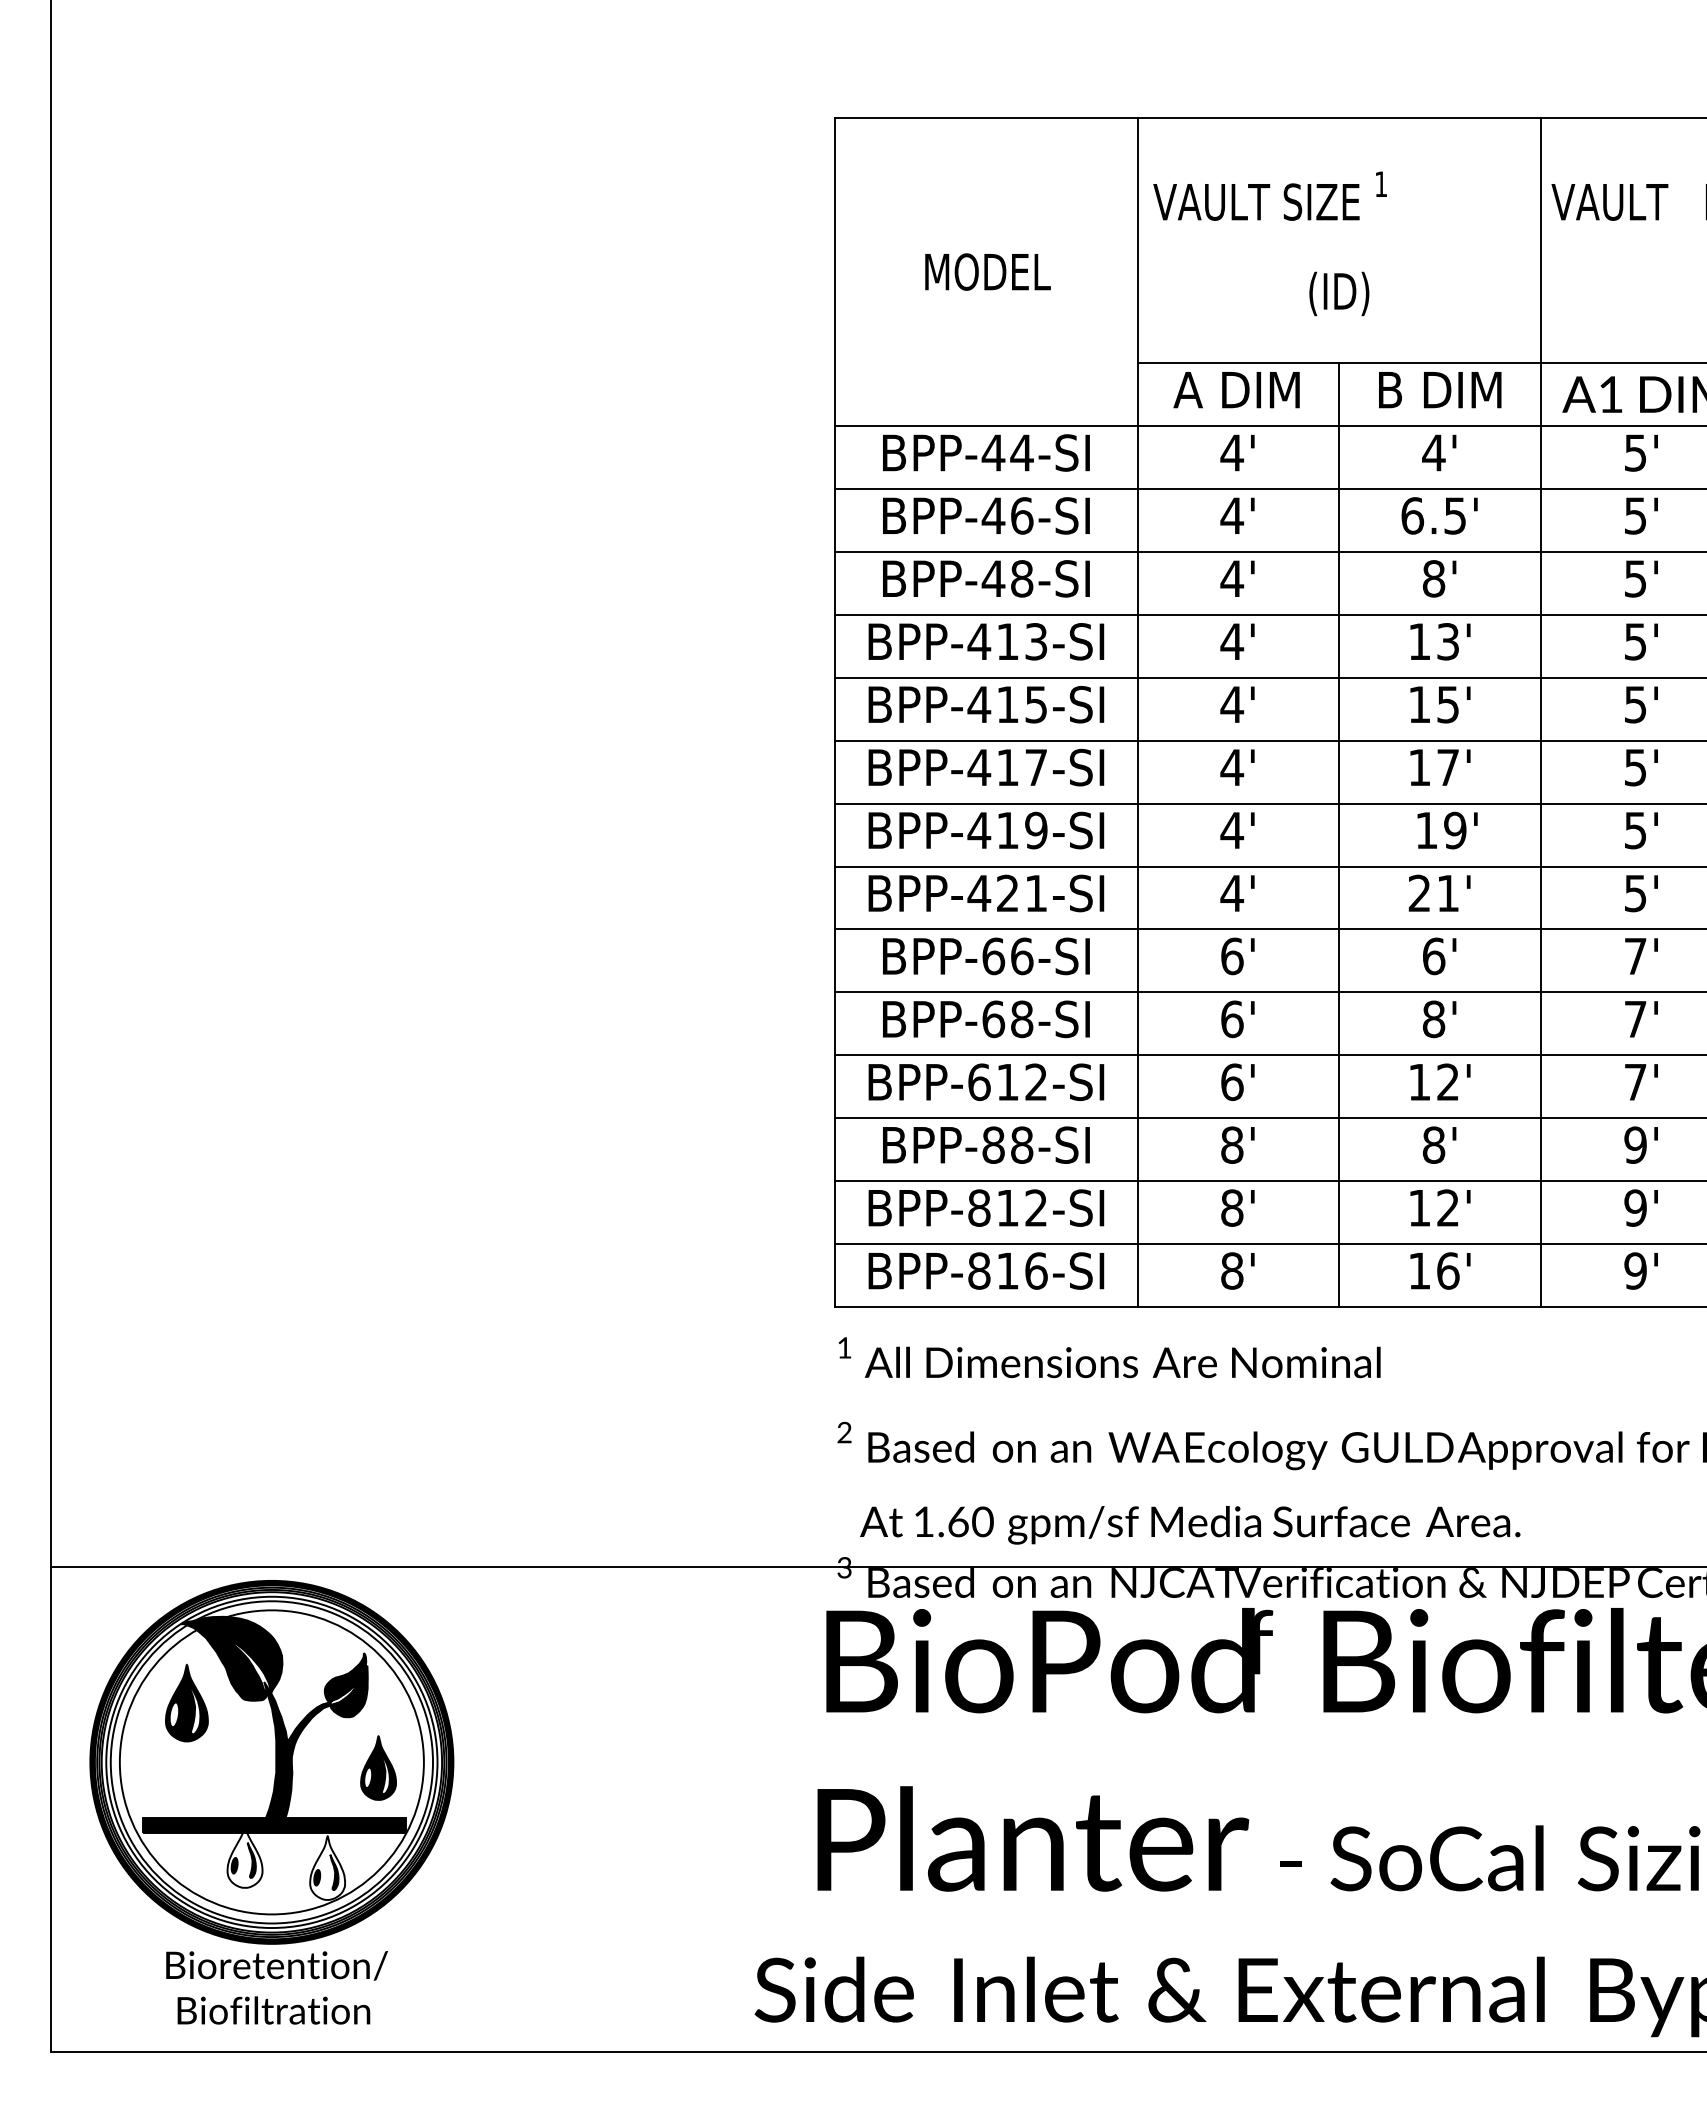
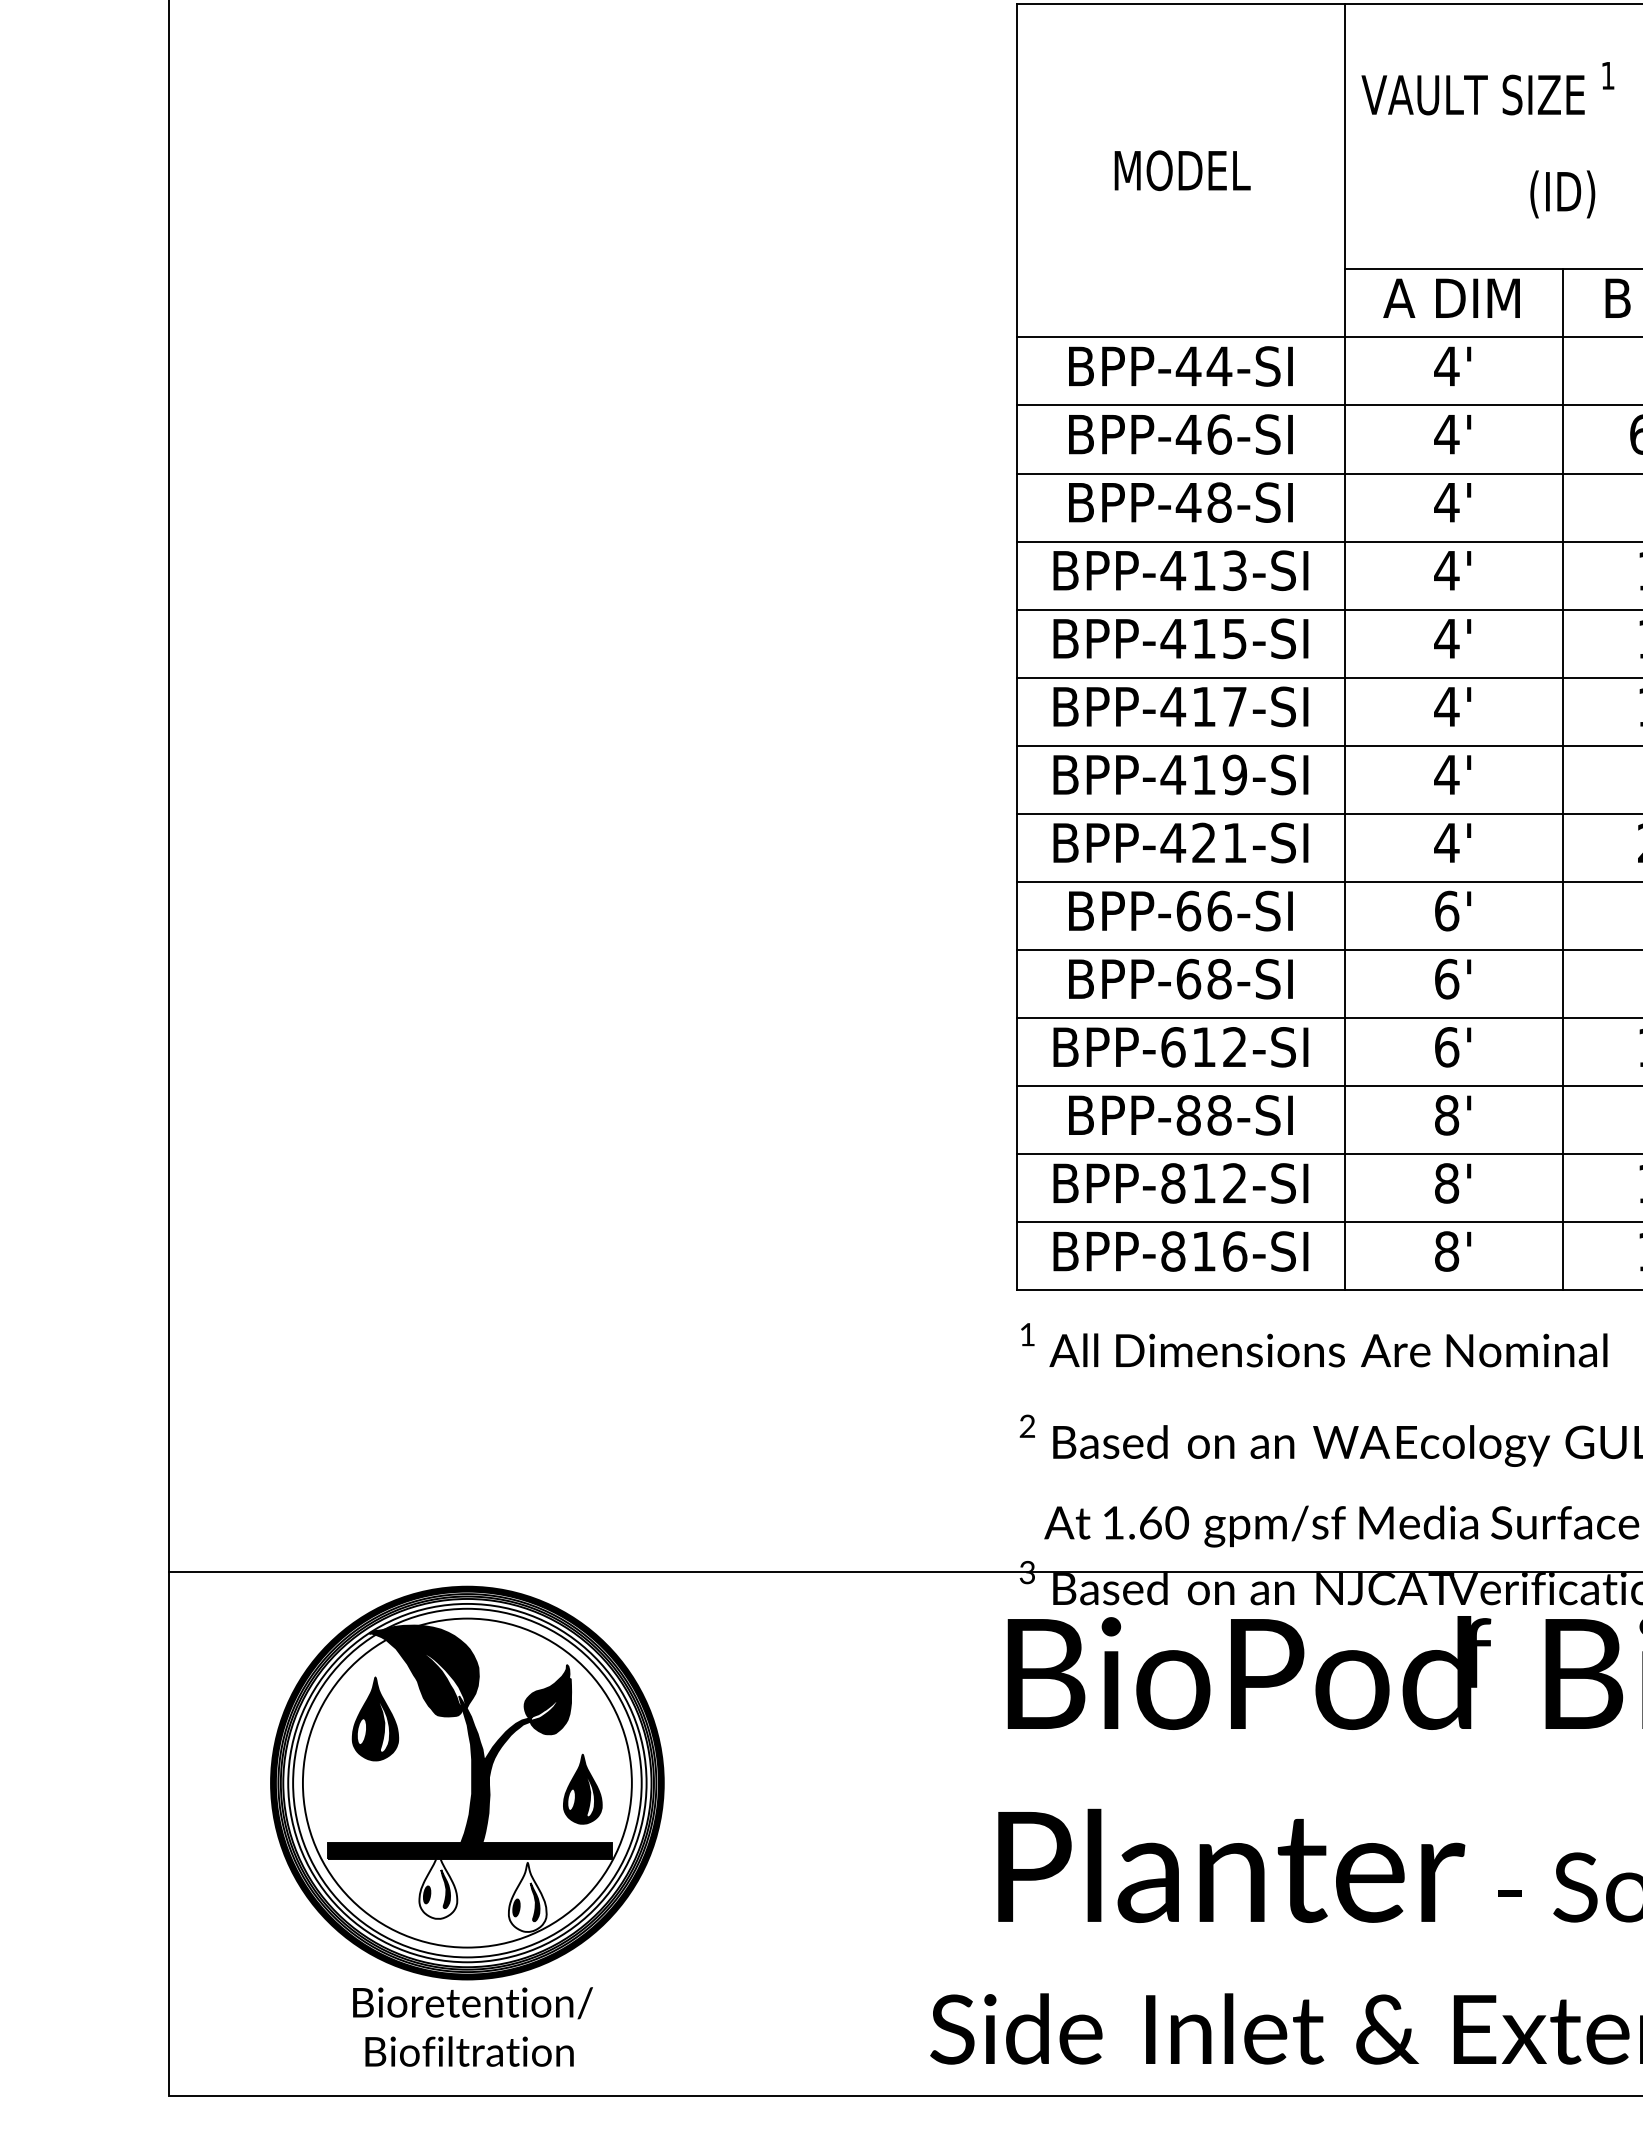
part: (271, 1802) -> (466, 1826), moved

